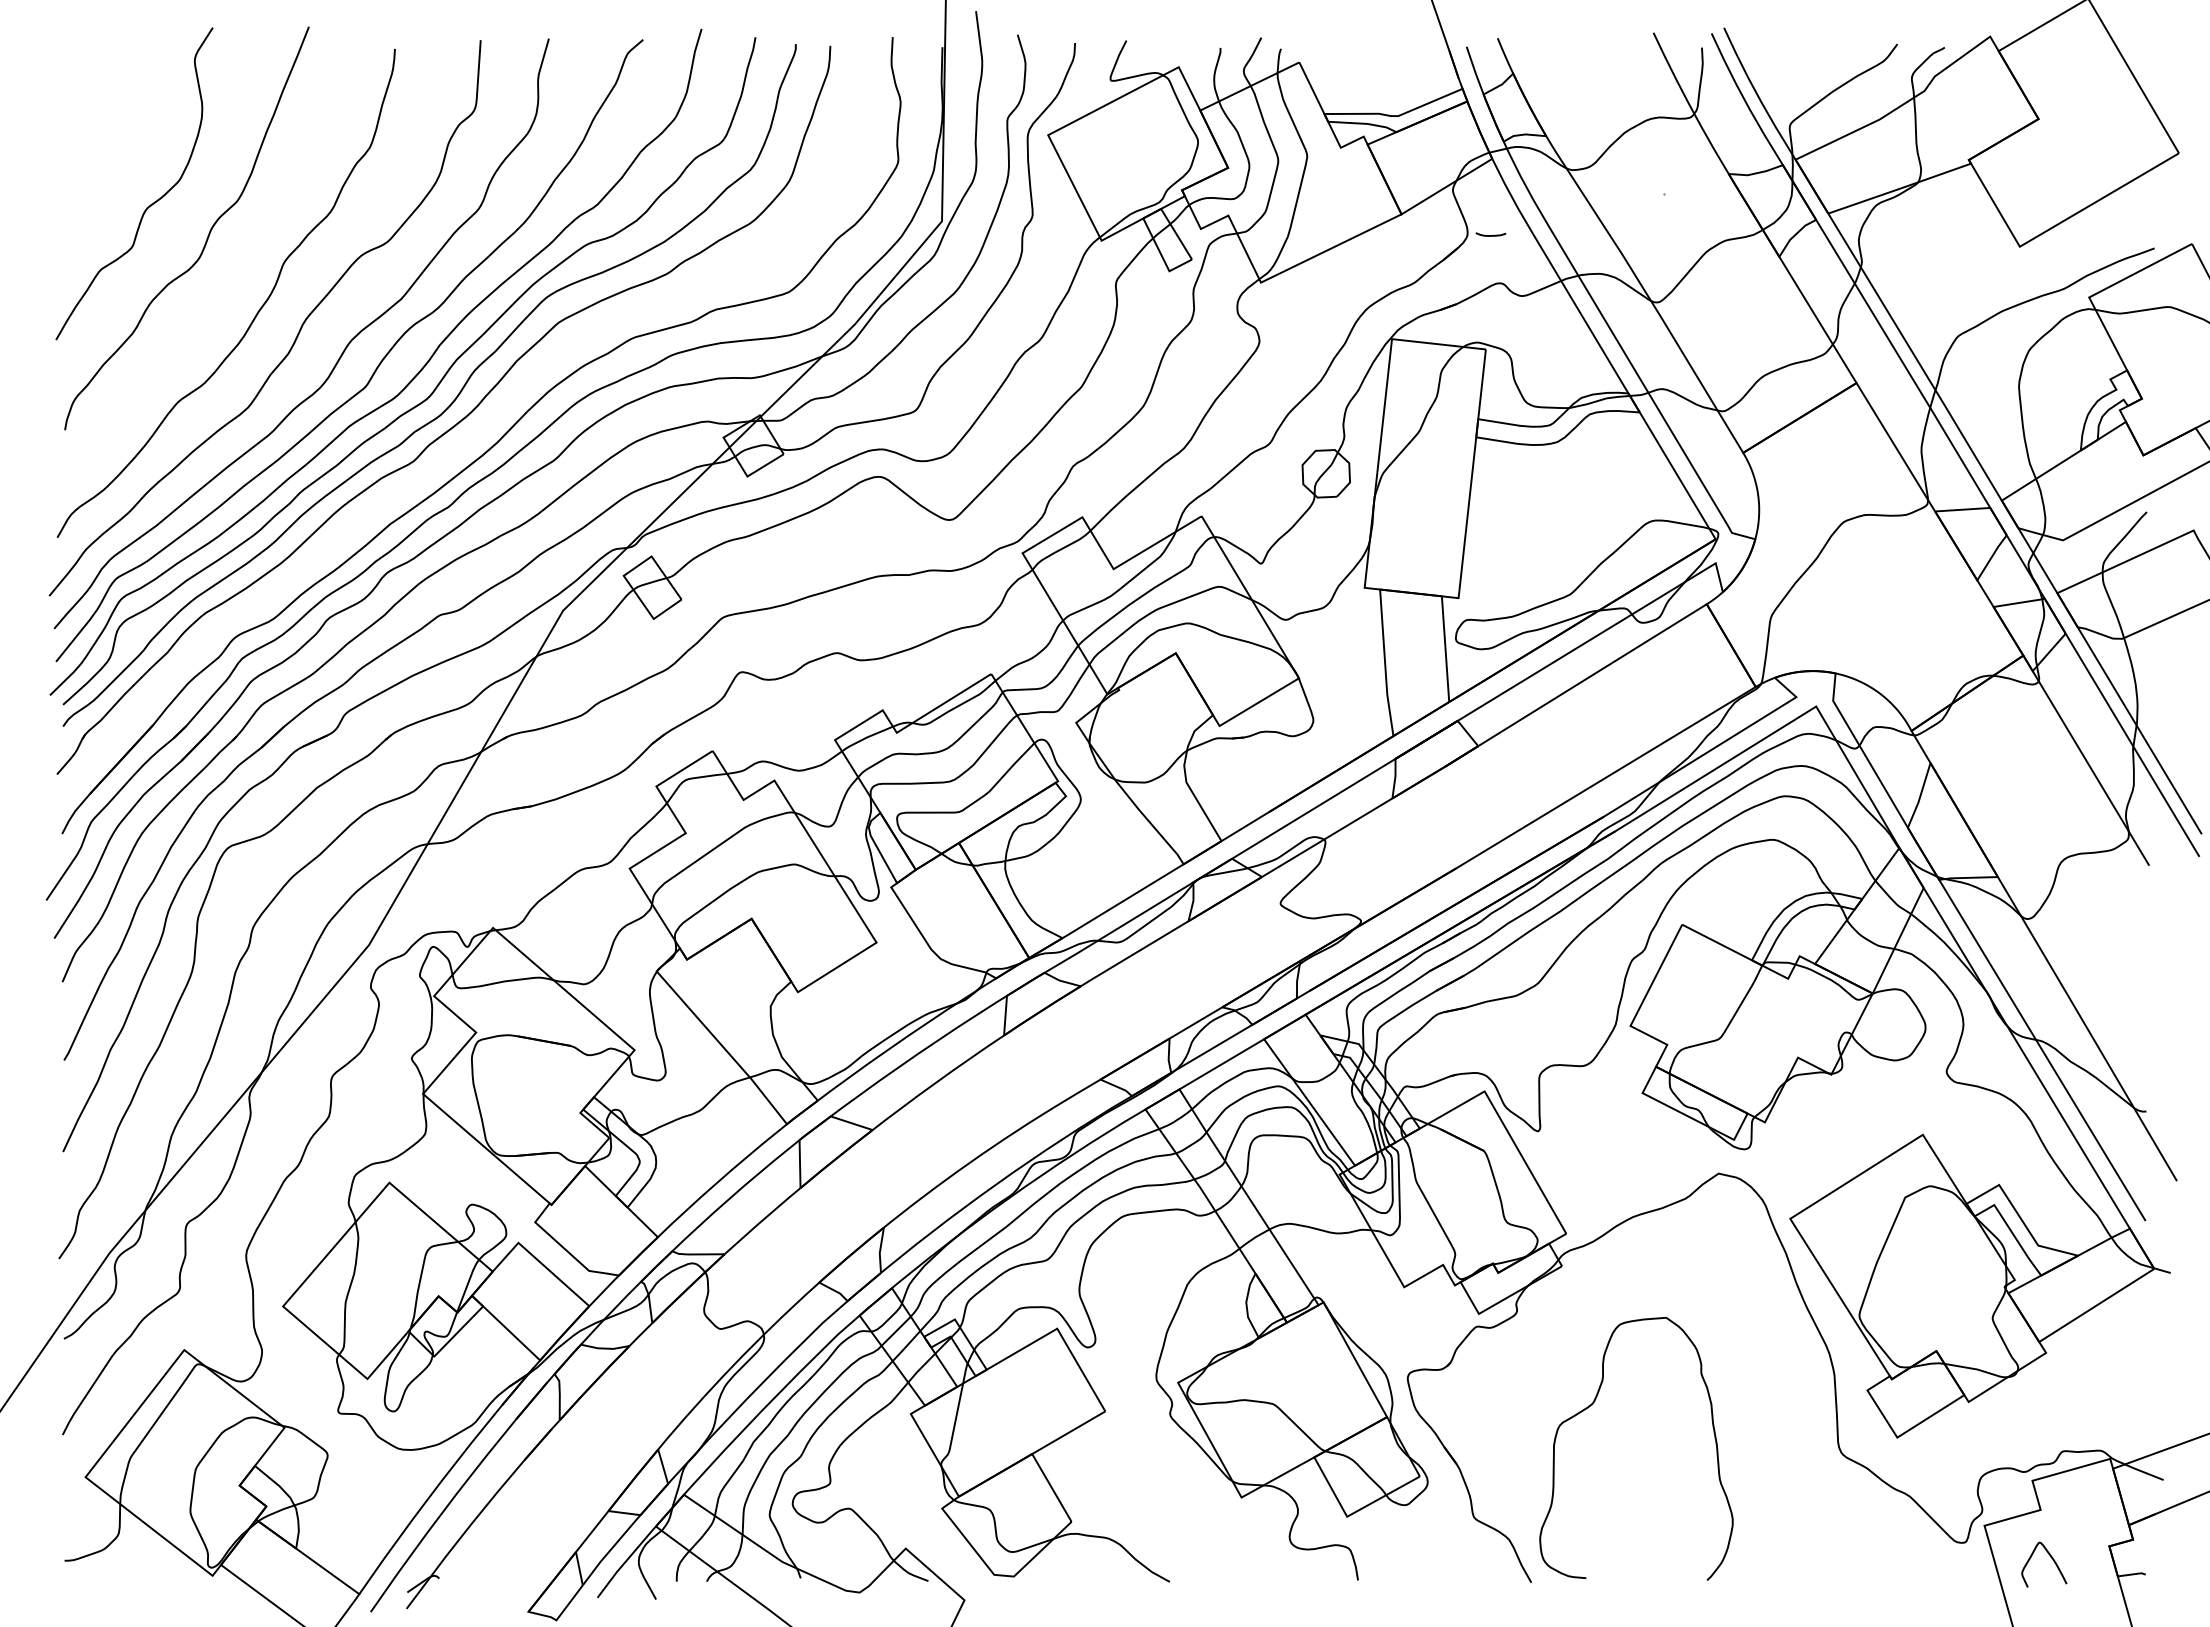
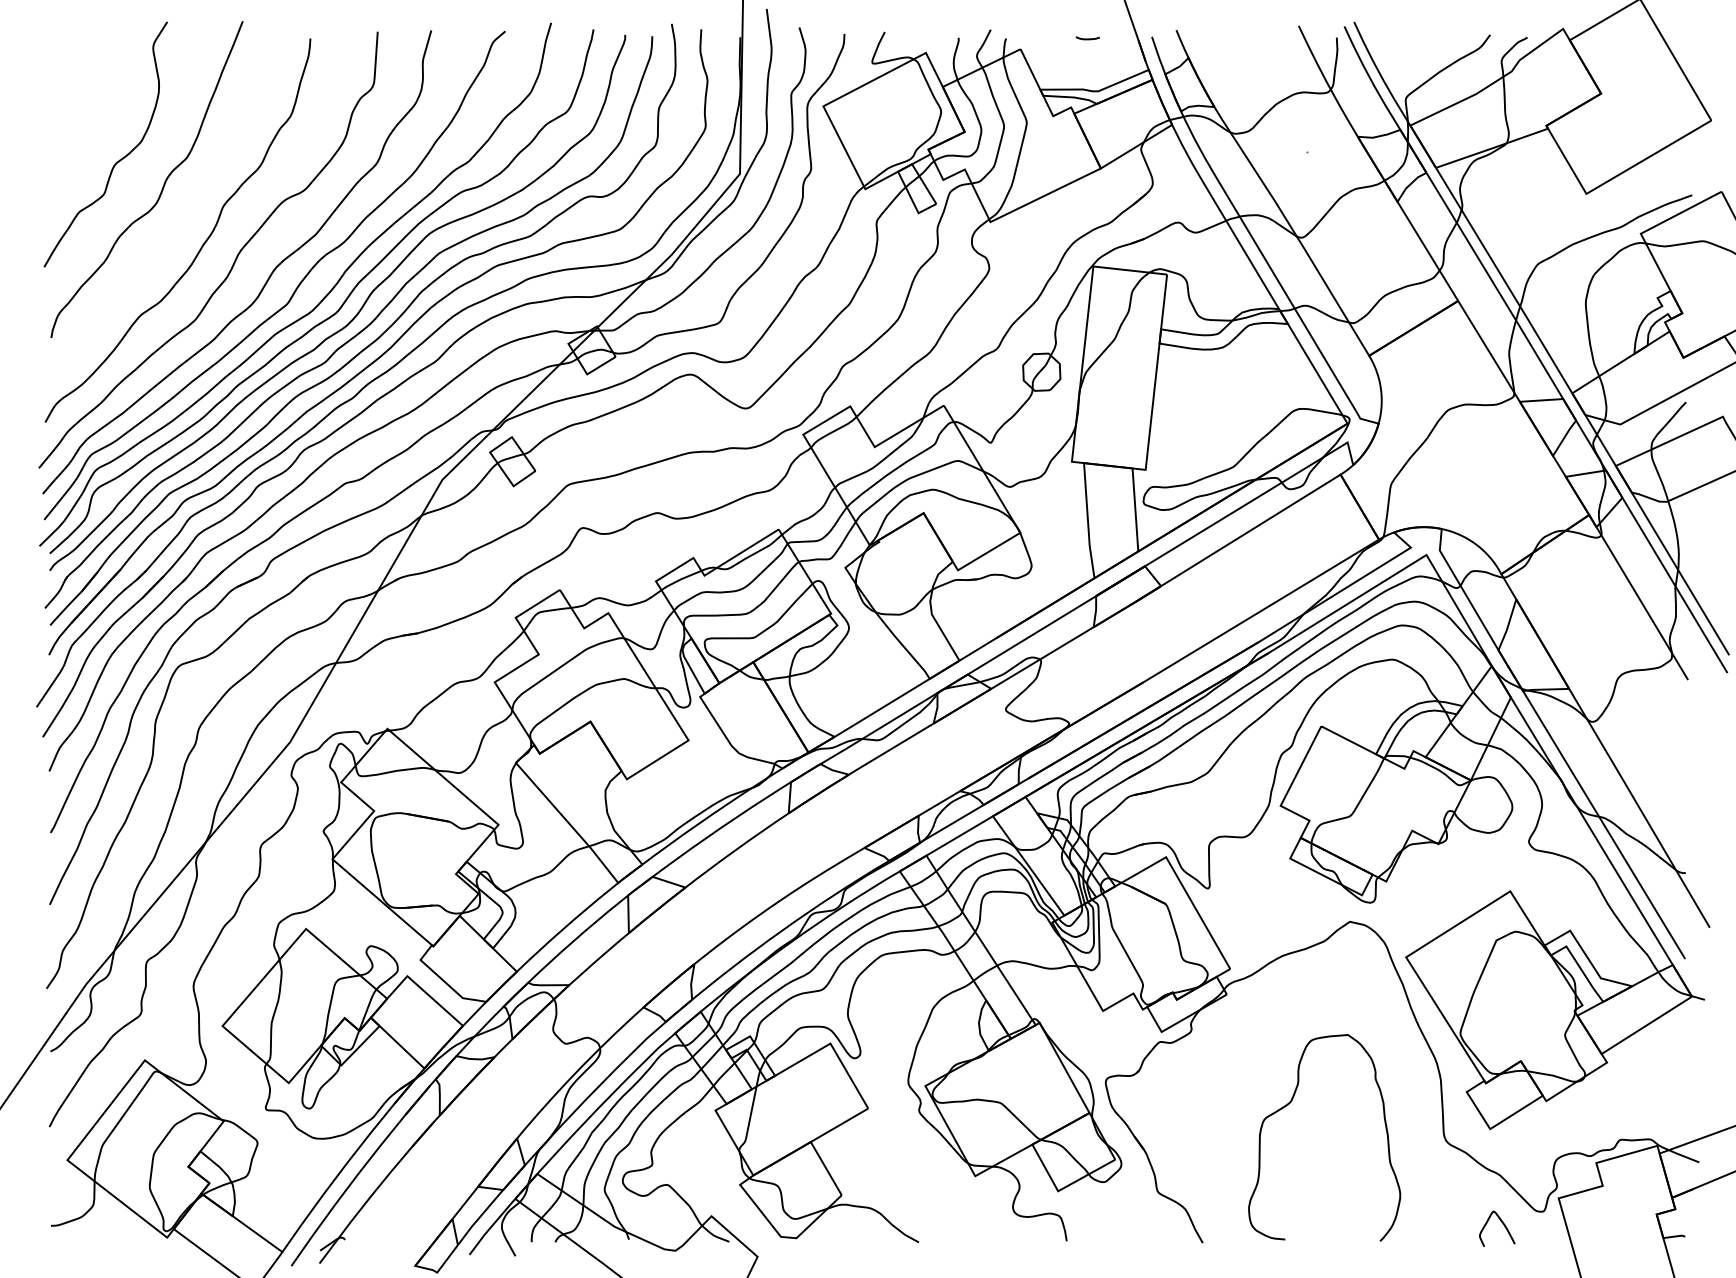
curve: (1490, 235) -> (1087, 39), moved
part: (478, 431) -> (376, 339), added
curve: (1593, 1404) -> (1290, 1103), moved
curve: (2052, 1560) -> (1503, 1225), moved

